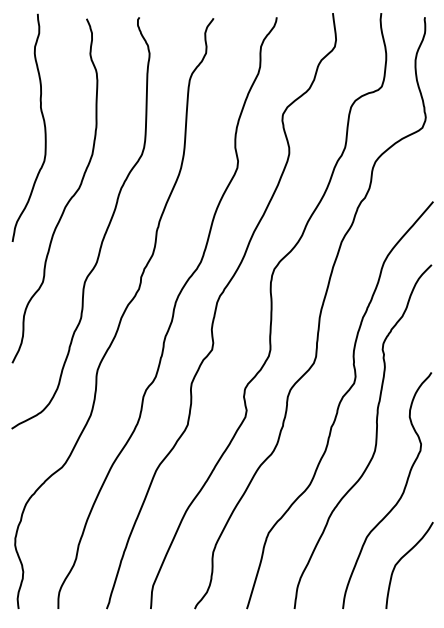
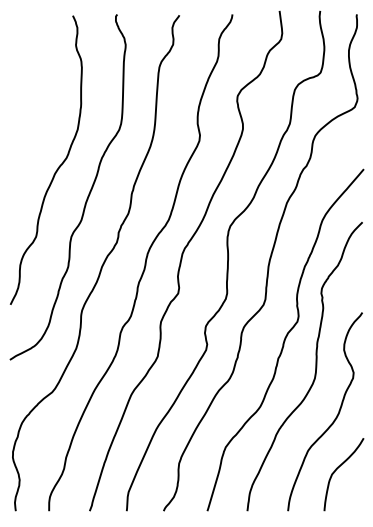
curve: (43, 124) -> (36, 104), removed

